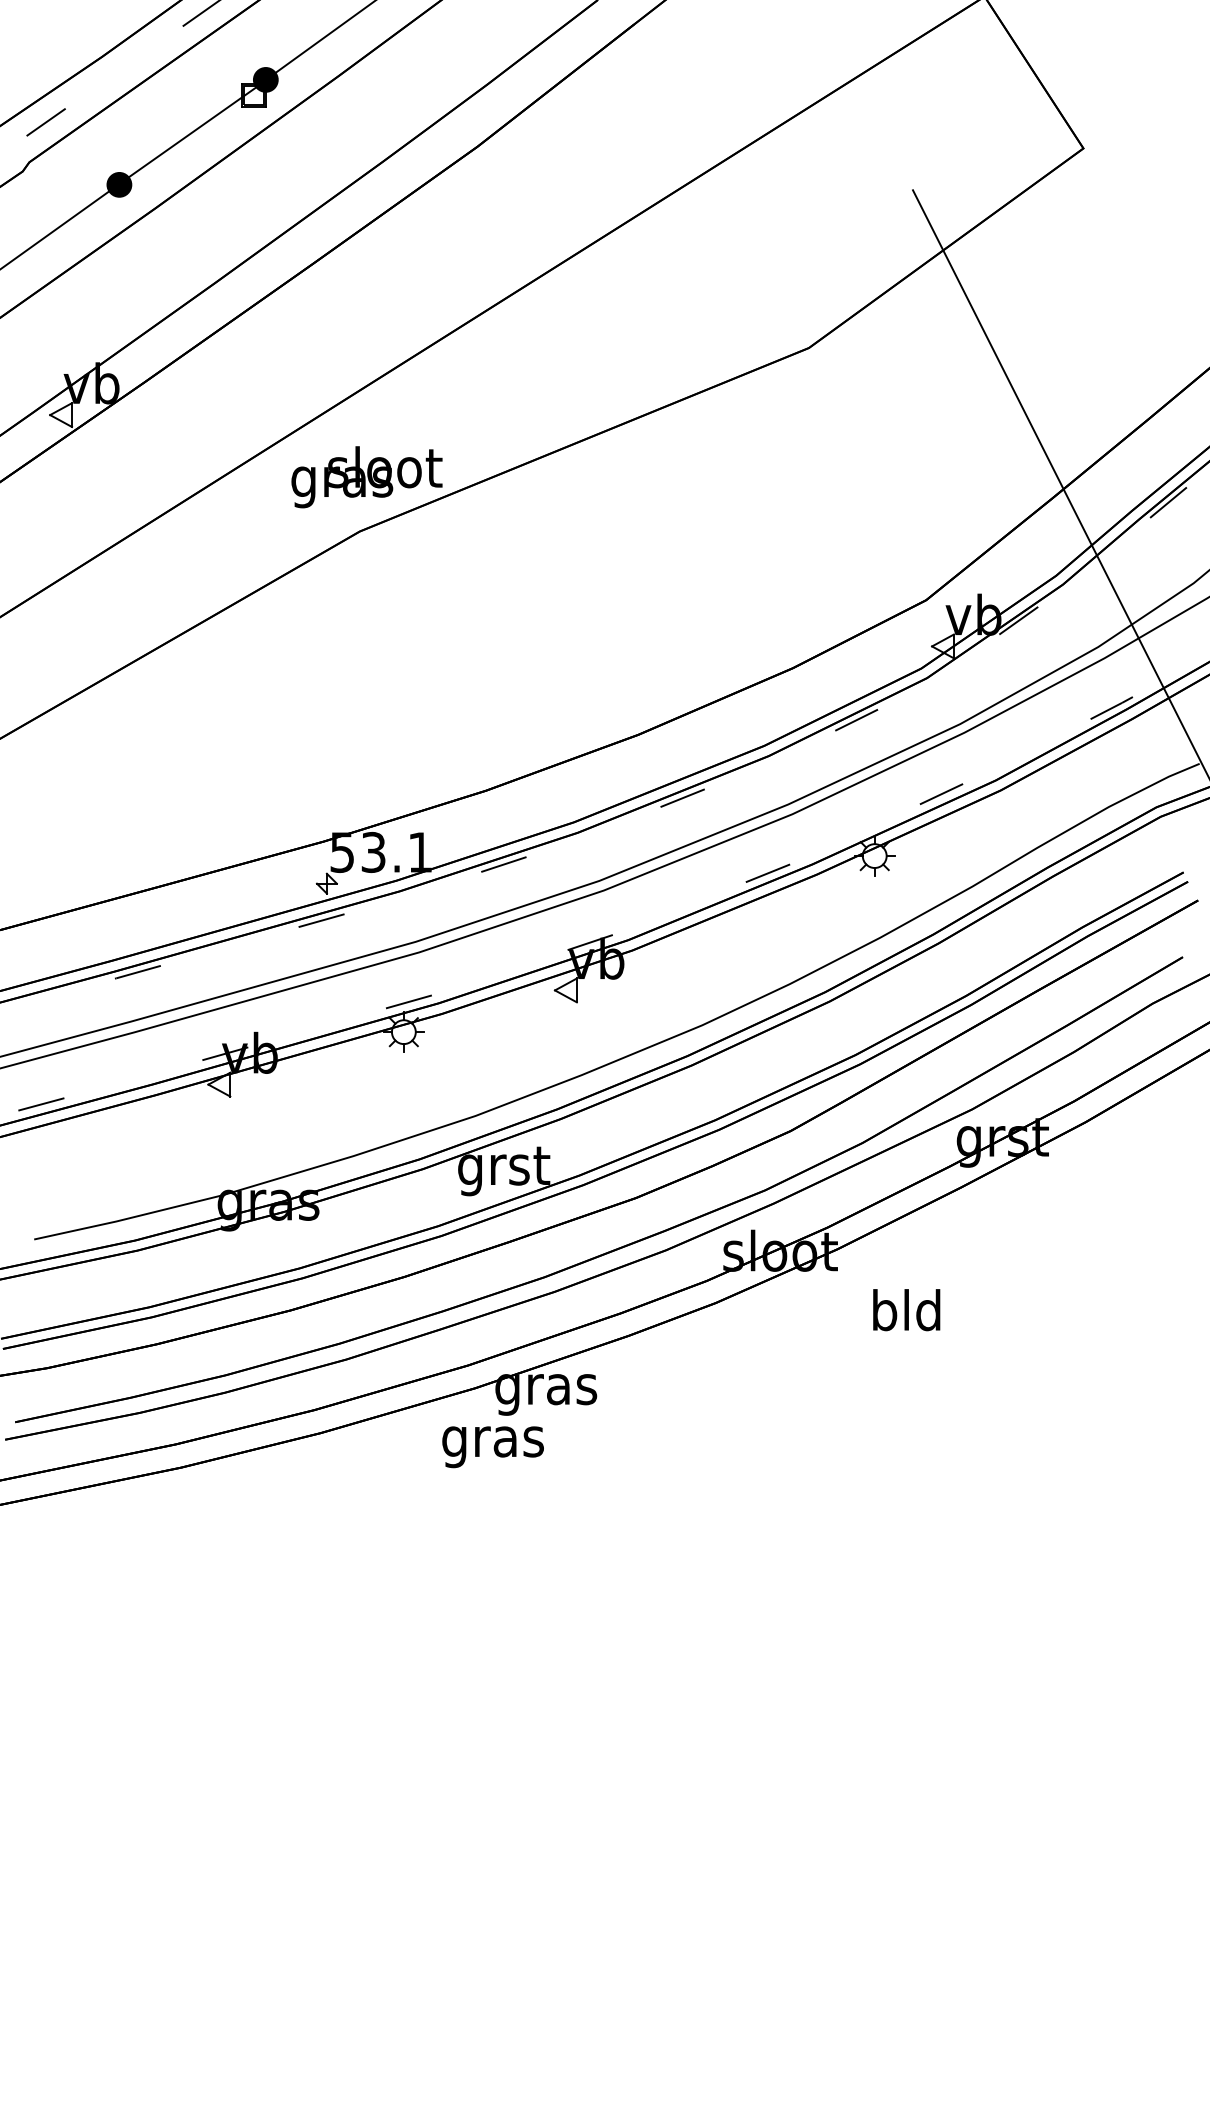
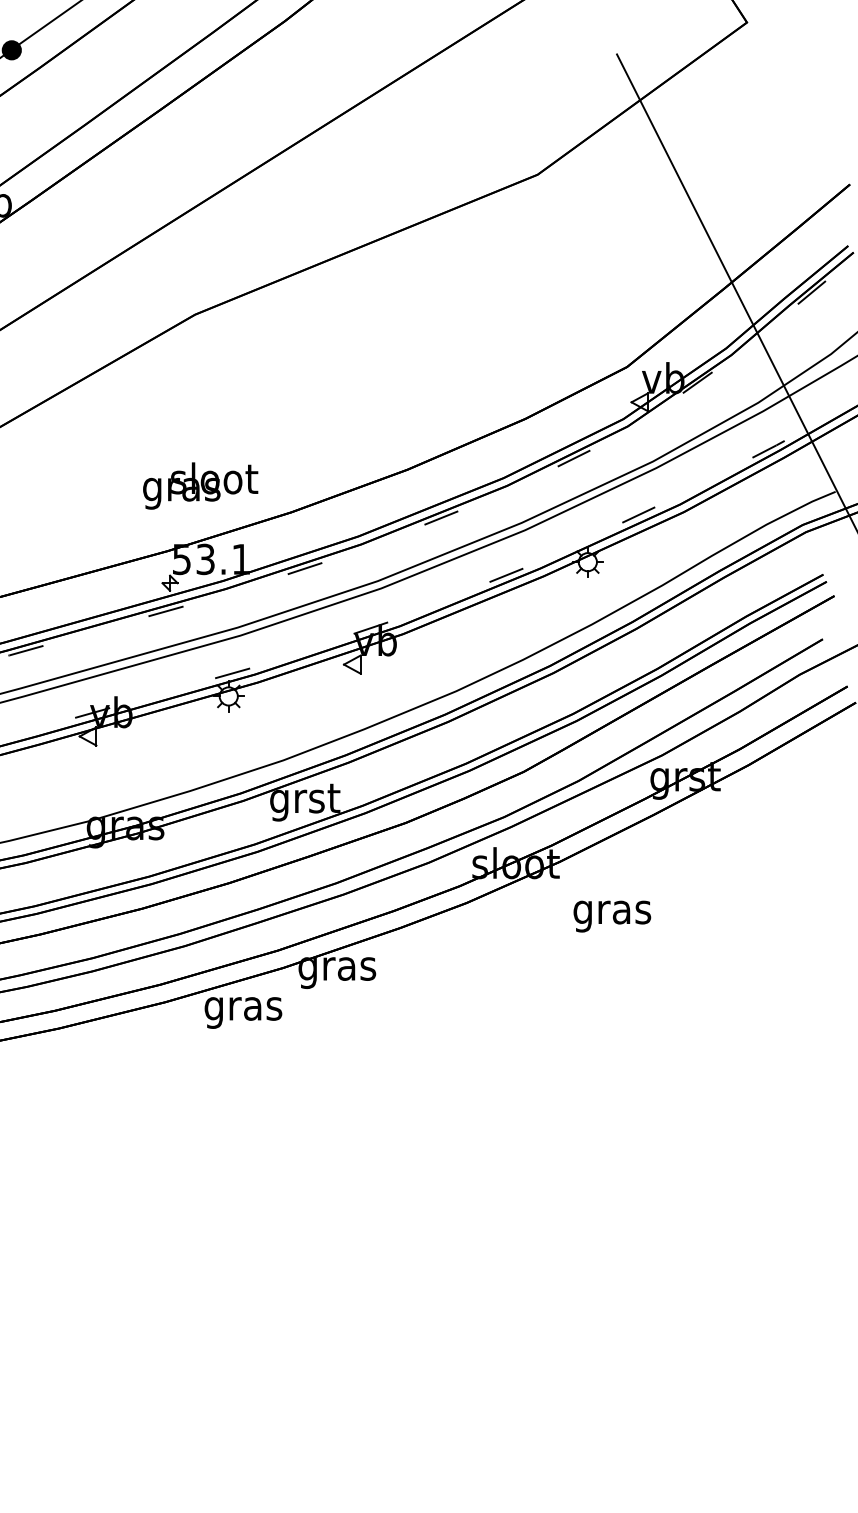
text: (366, 477) -> (200, 486), moved
text: (906, 1315) -> (612, 912), bld -> gras
text: (492, 1447) -> (242, 1013), moved

